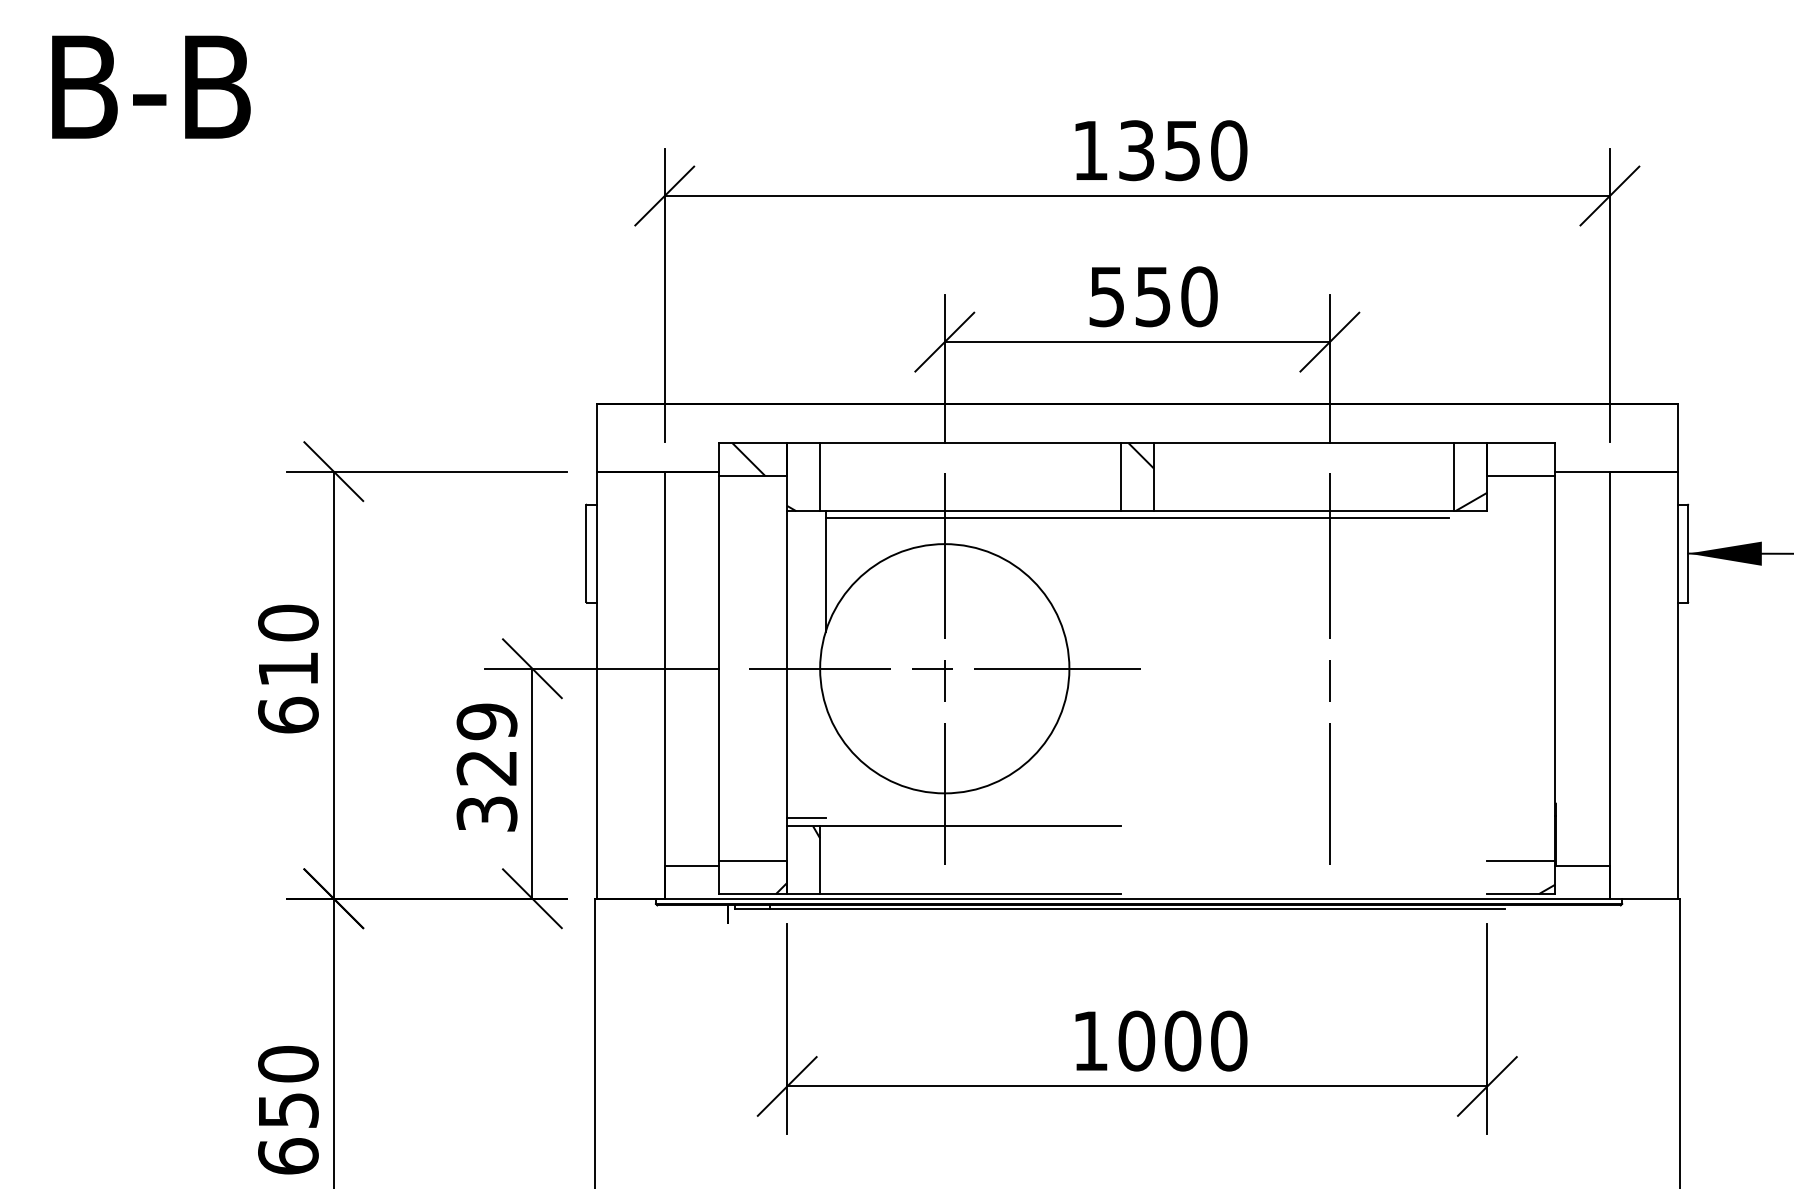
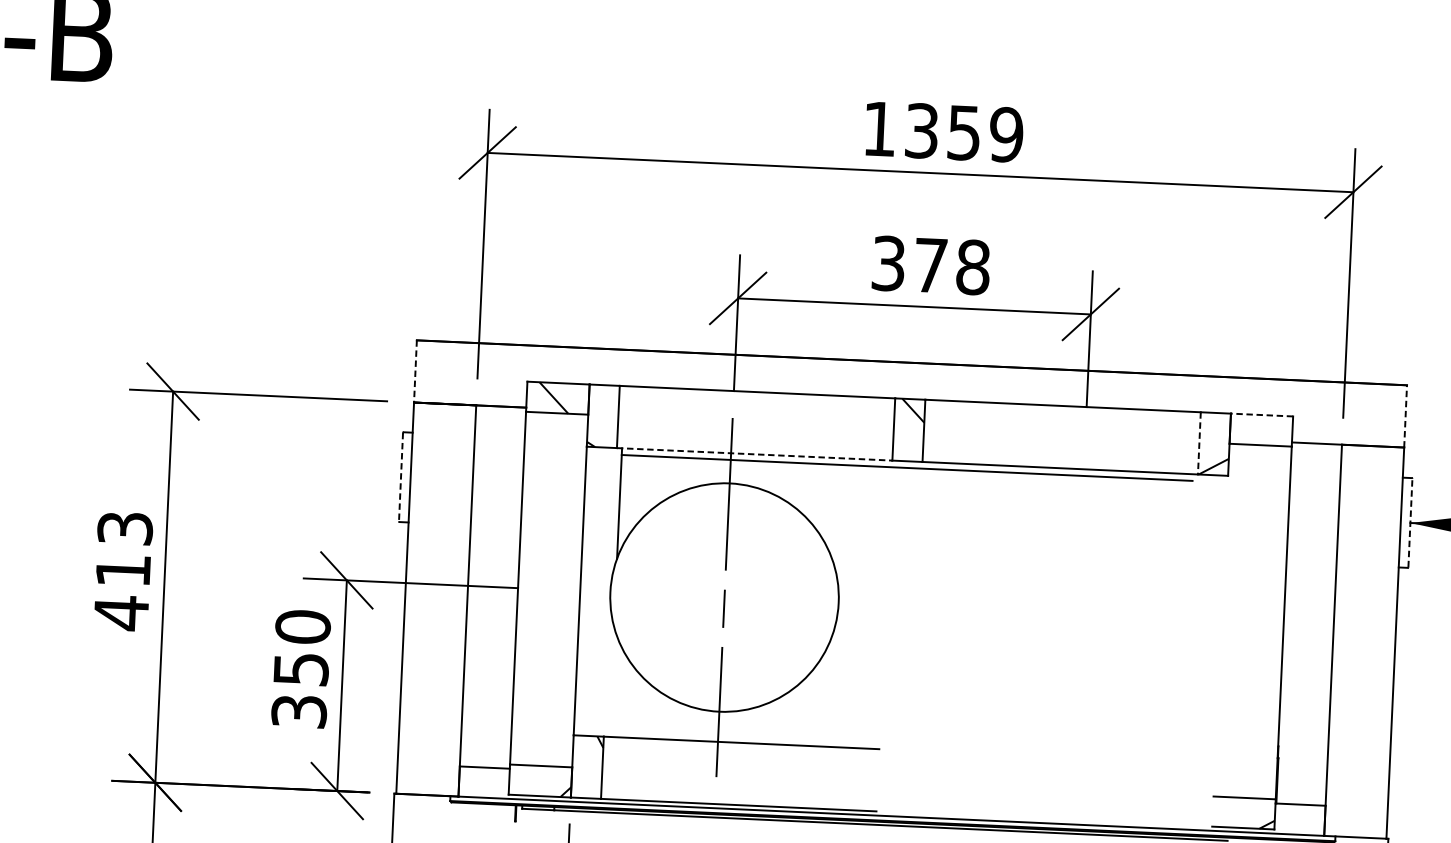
text: (1228, 150) -> (1005, 134), 1350 -> 1359
text: (1153, 296) -> (931, 265), 550 -> 378
line: (596, 437) -> (415, 371), solid -> dashed
line: (1677, 437) -> (1405, 416), solid -> dashed
line: (1521, 443) -> (1262, 415), solid -> dashed
line: (1454, 477) -> (1199, 443), solid -> dashed
line: (971, 511) -> (755, 454), solid -> dashed
line: (1688, 553) -> (1410, 522), solid -> dashed
line: (586, 554) -> (401, 478), solid -> dashed
line: (944, 668) -> (724, 597), removed
line: (1329, 668) -> (1076, 613), removed
text: (288, 669) -> (123, 570), 610 -> 413
text: (486, 744) -> (301, 647), 329 -> 350
line: (806, 818) -> (591, 728), removed

